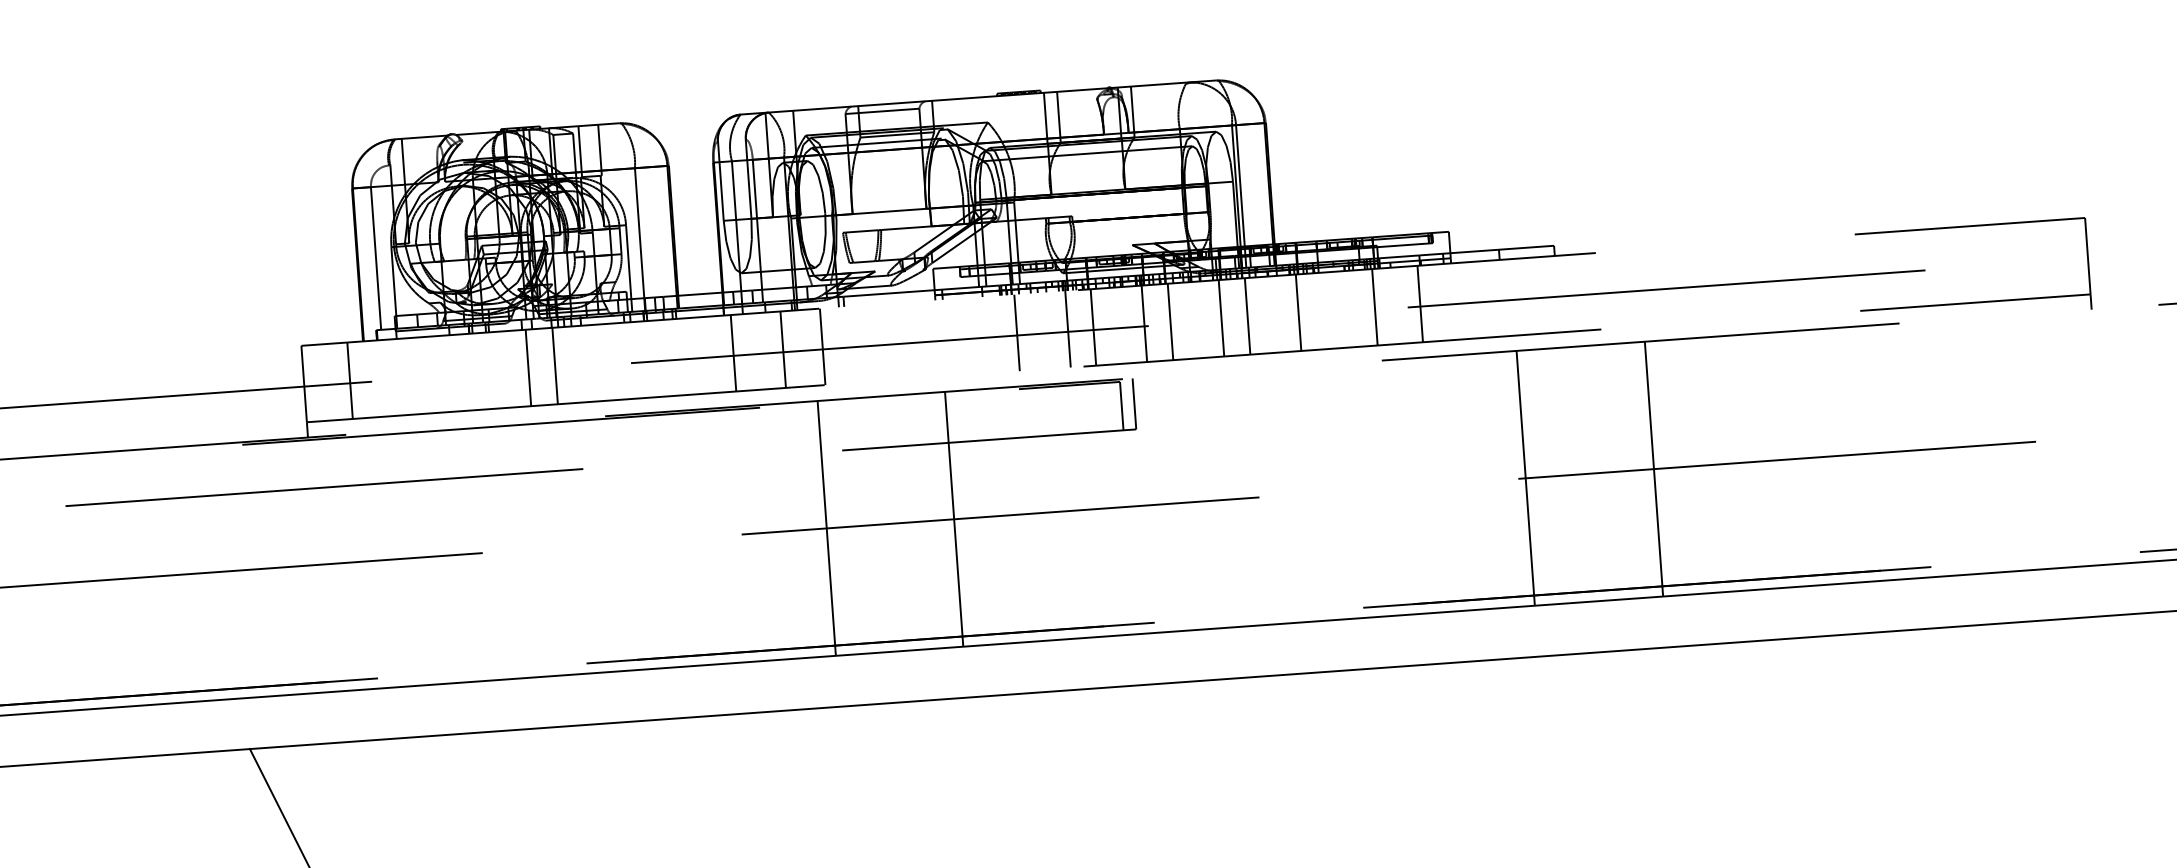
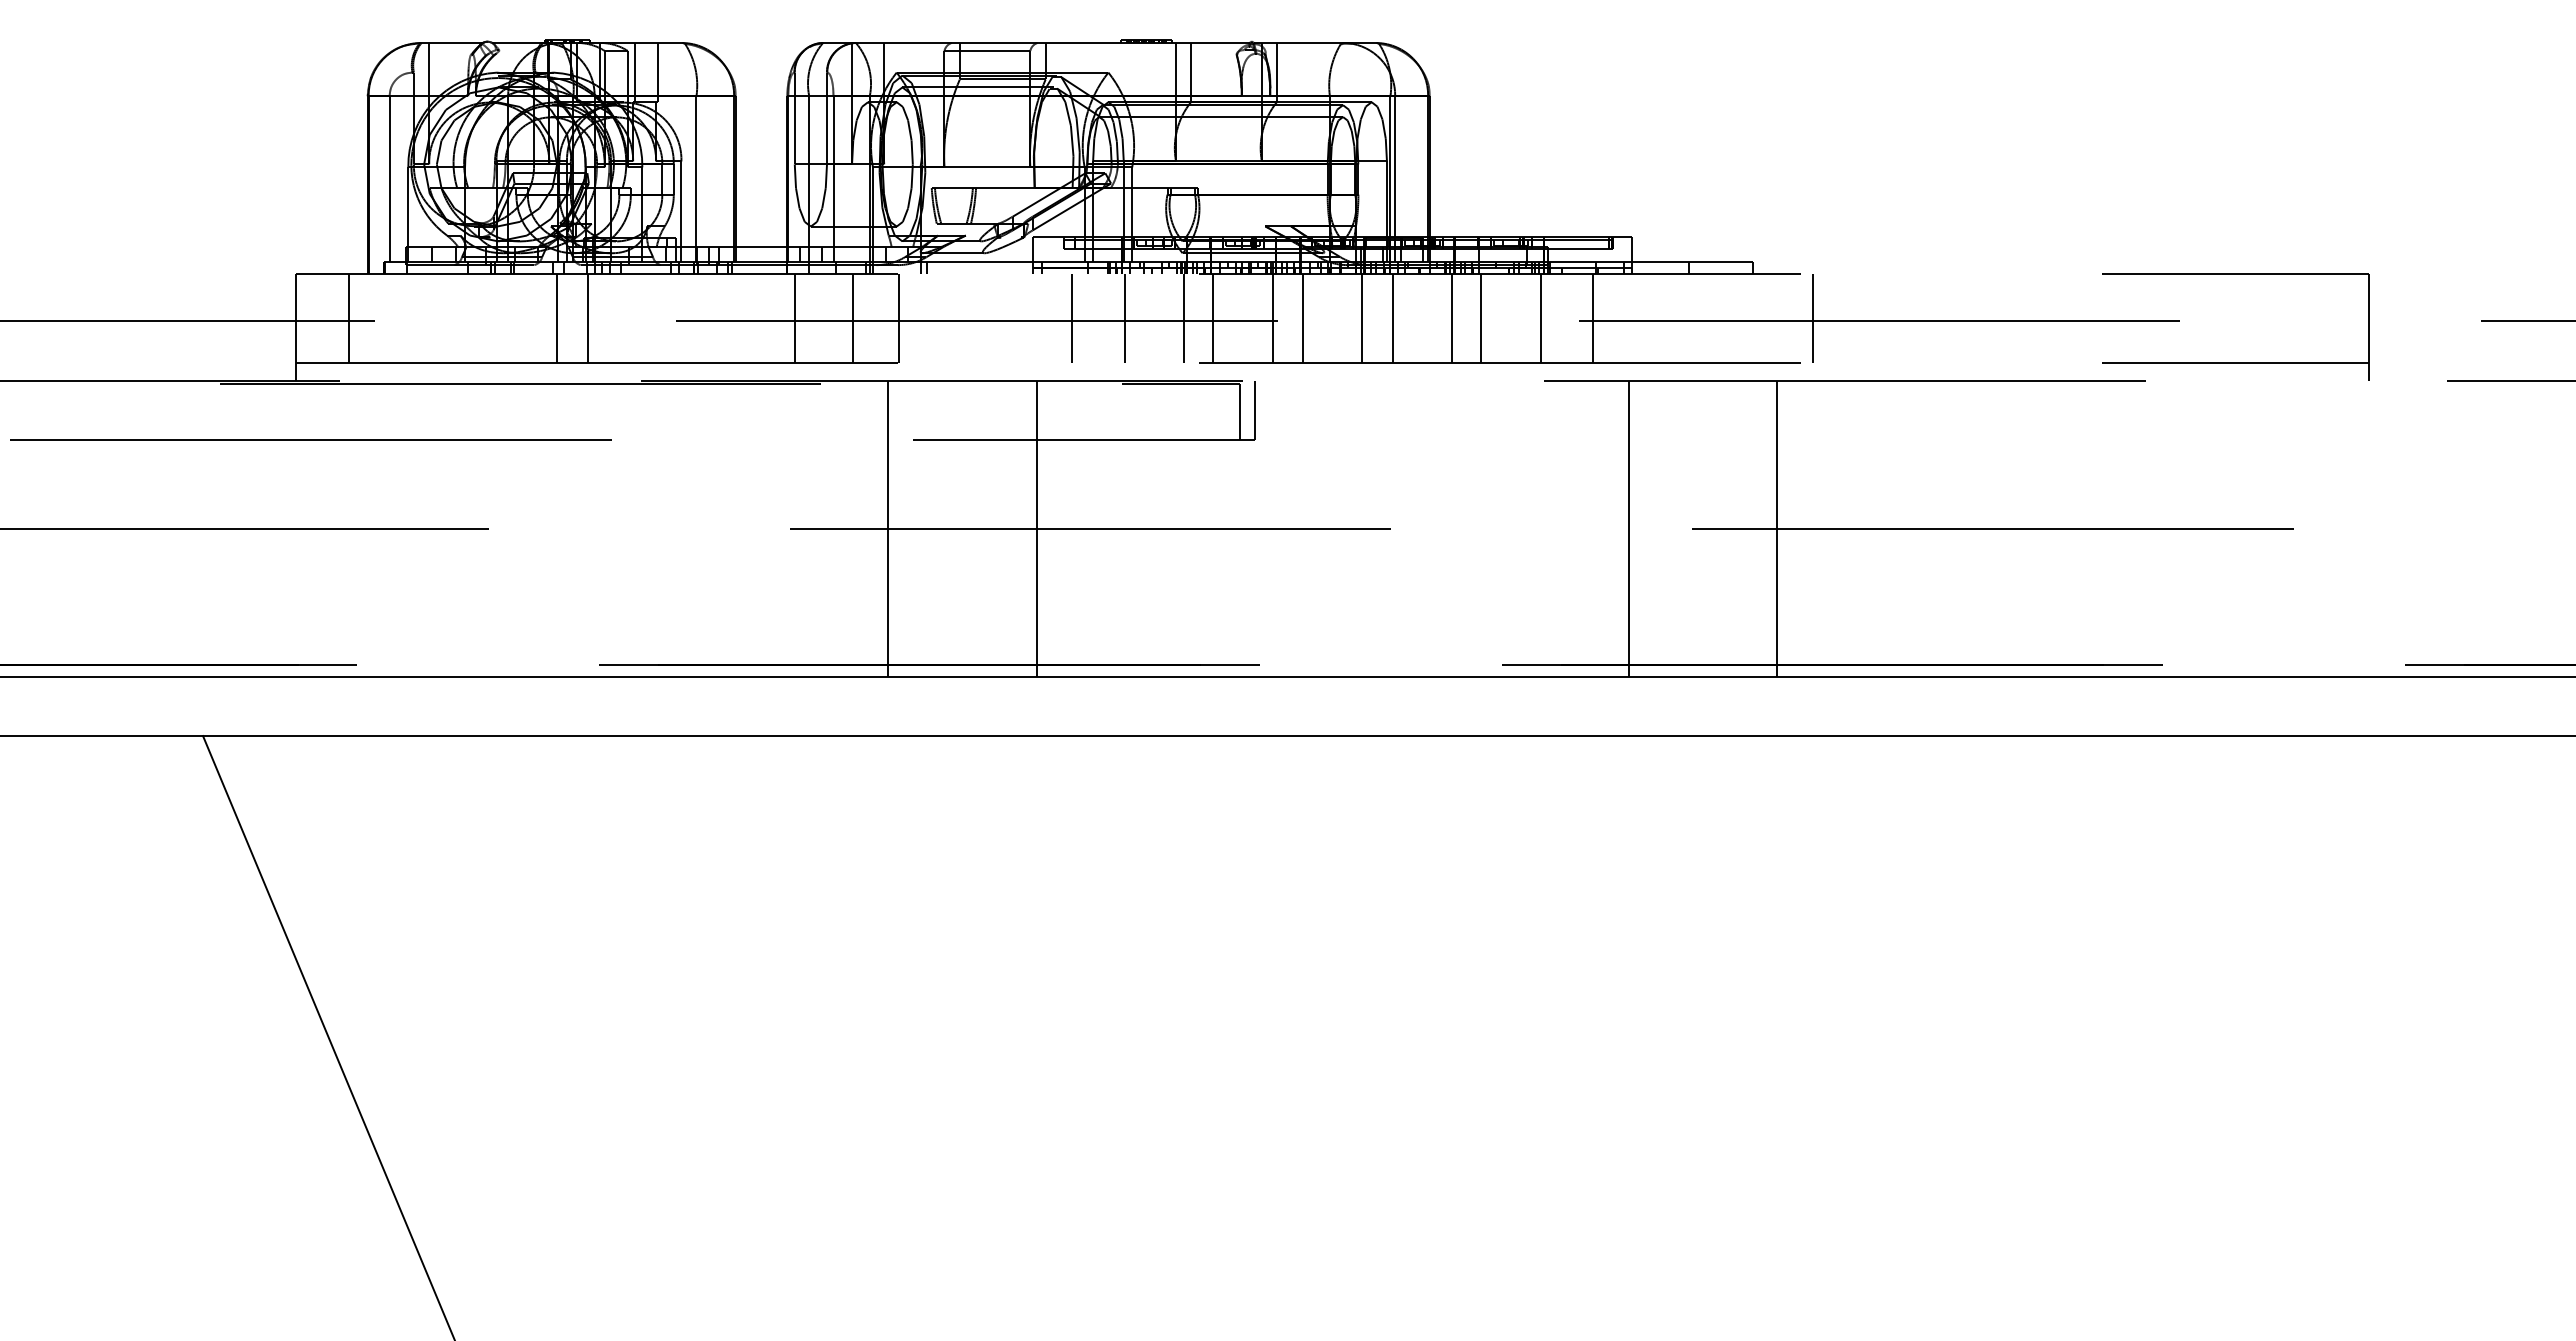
line: (1608, 289) -> (1812, 317), added
line: (1323, 310) -> (1481, 317), added
line: (972, 335) -> (1072, 317), added
line: (1654, 468) -> (1777, 528), moved
line: (1525, 478) -> (1628, 528), moved

